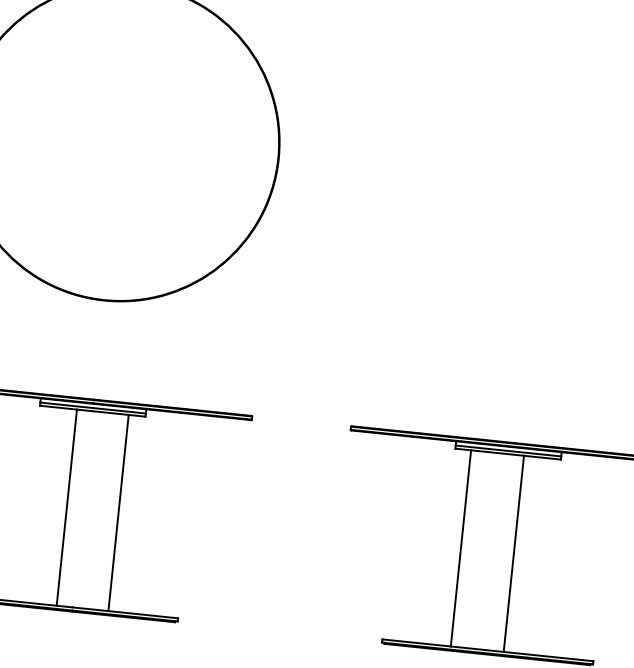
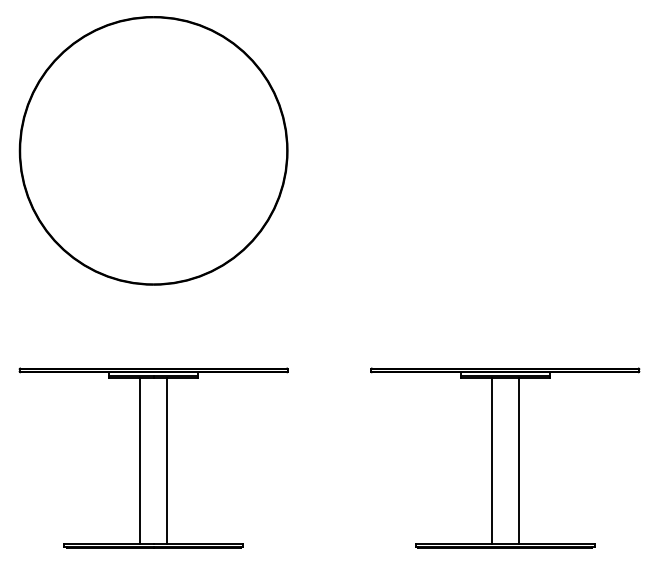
line: (119, 513) -> (167, 461), moved
line: (460, 548) -> (491, 461), moved

